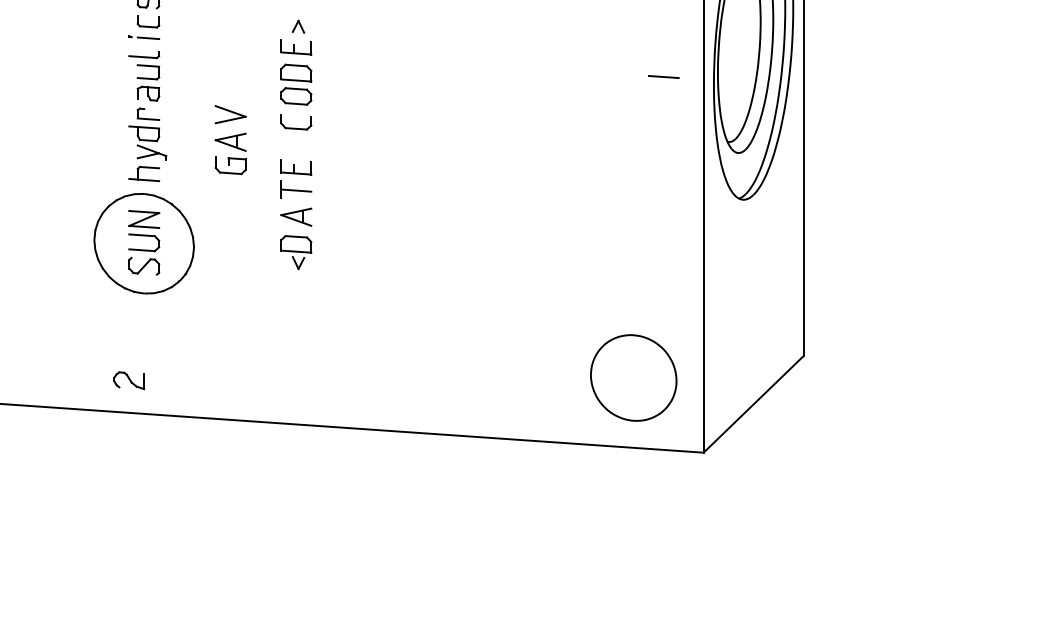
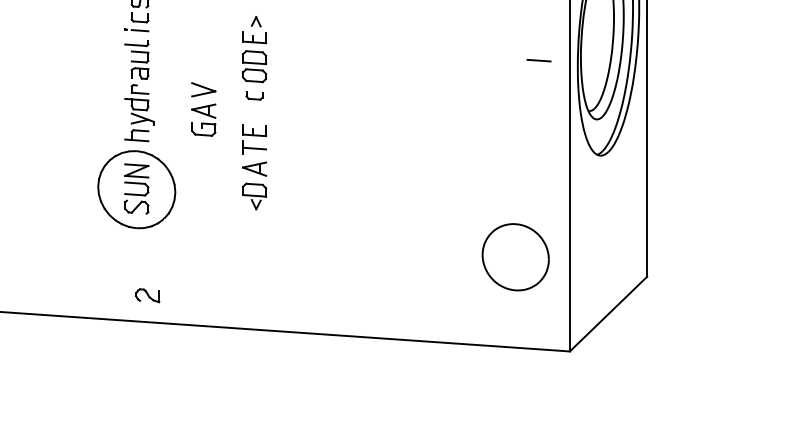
part: (296, 122) -> (254, 95), size x0.7
part: (633, 377) -> (515, 256), moved
part: (129, 380) -> (147, 295), moved

